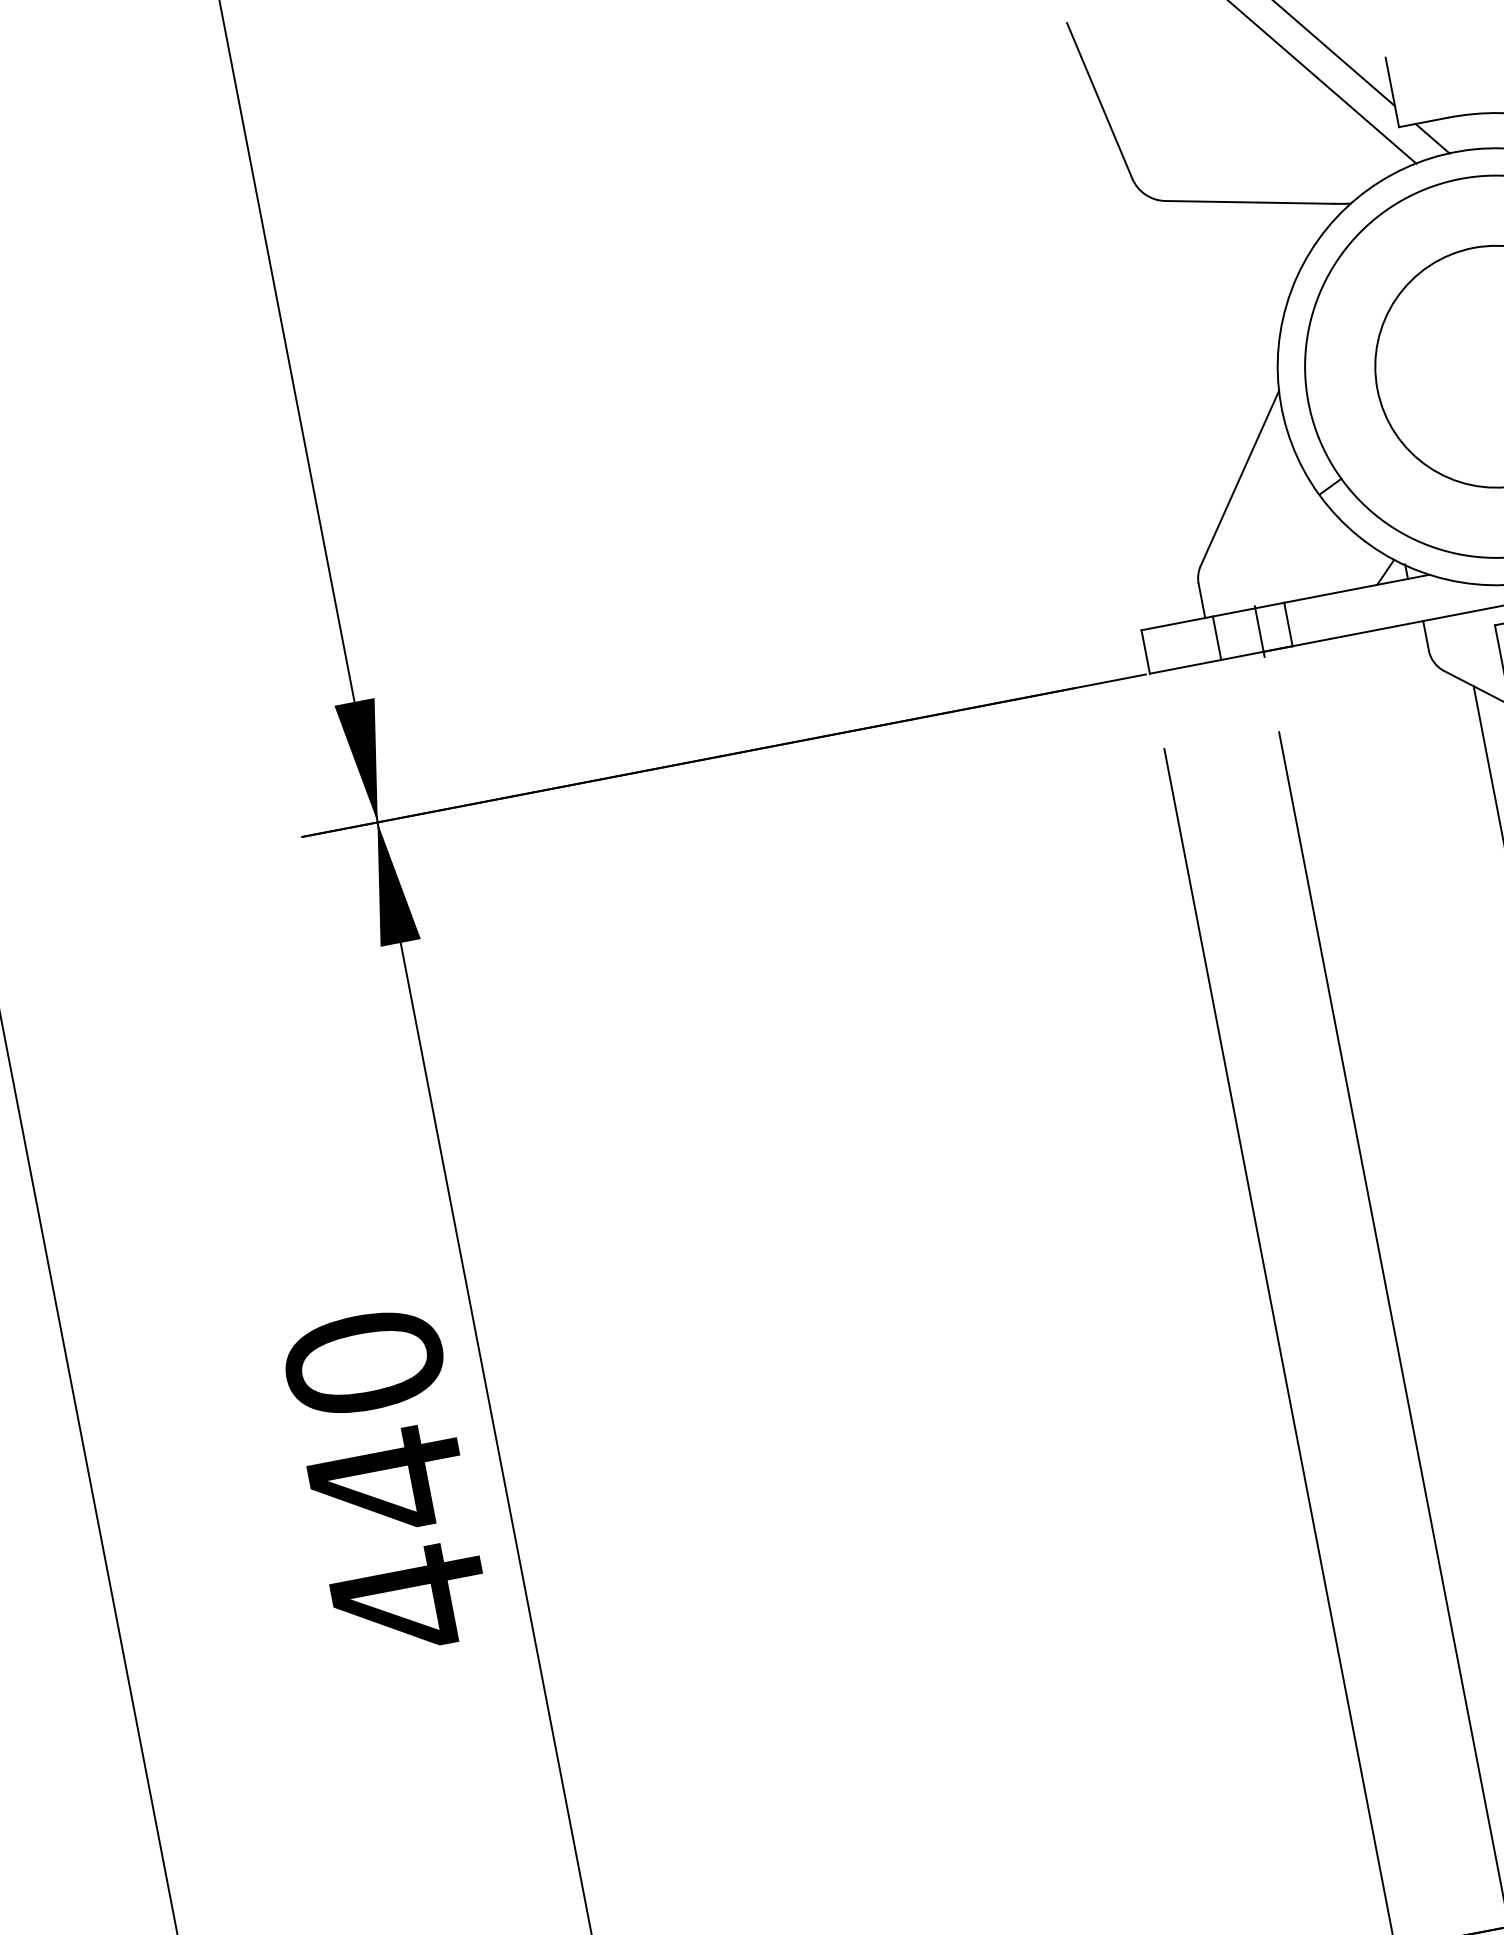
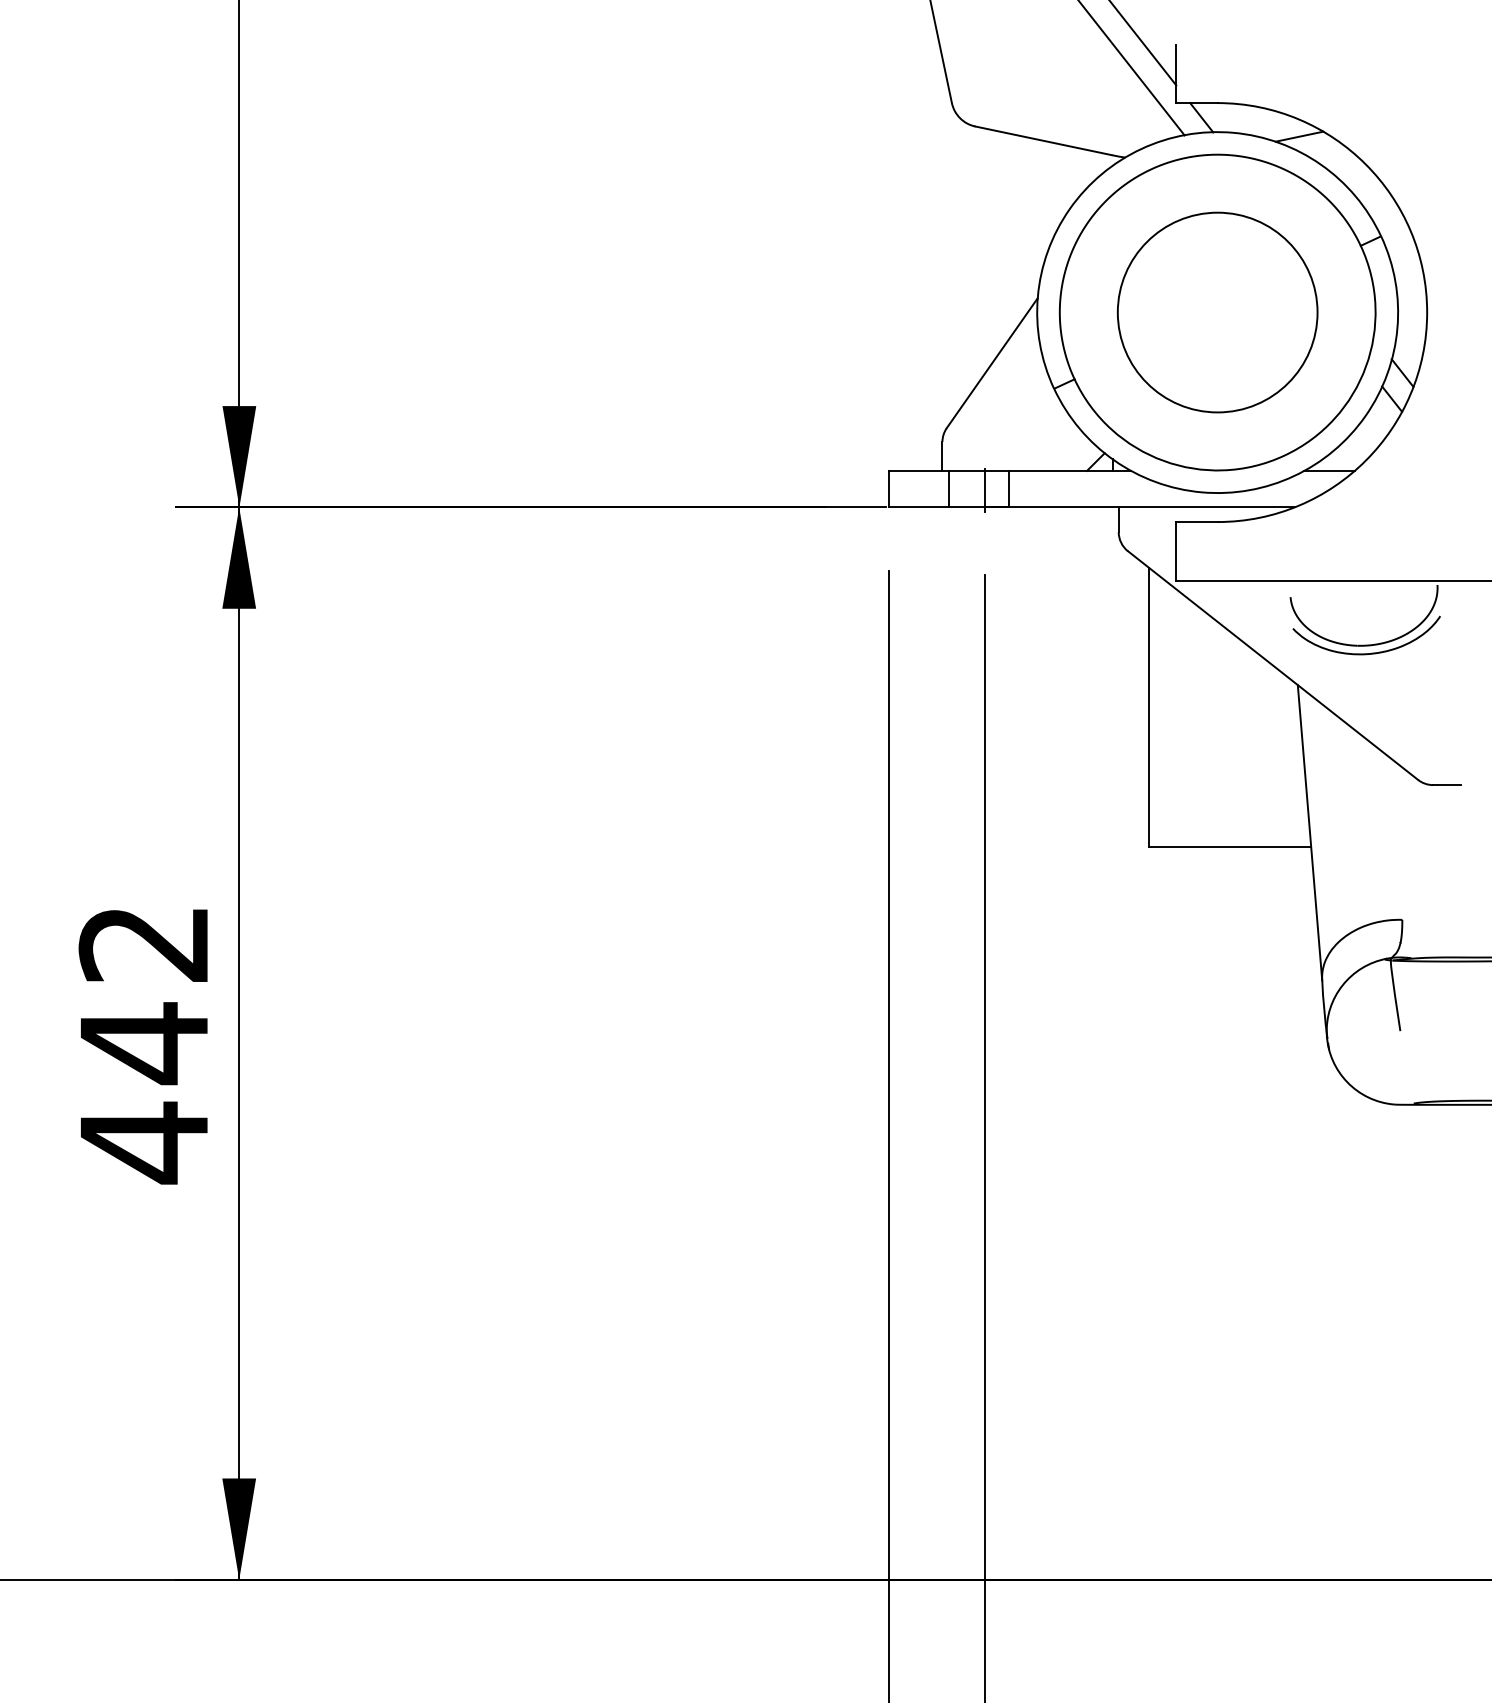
text: (363, 1362) -> (143, 943), 440 -> 442

